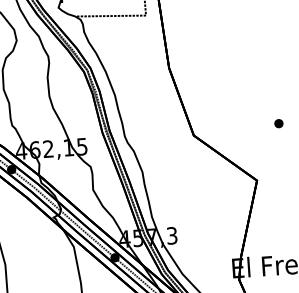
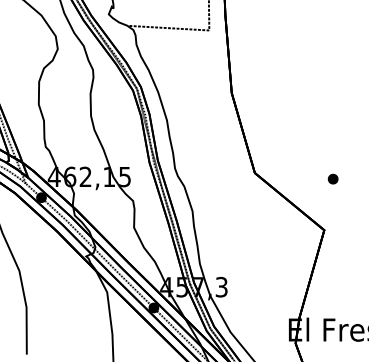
part: (278, 123) -> (332, 178), moved

